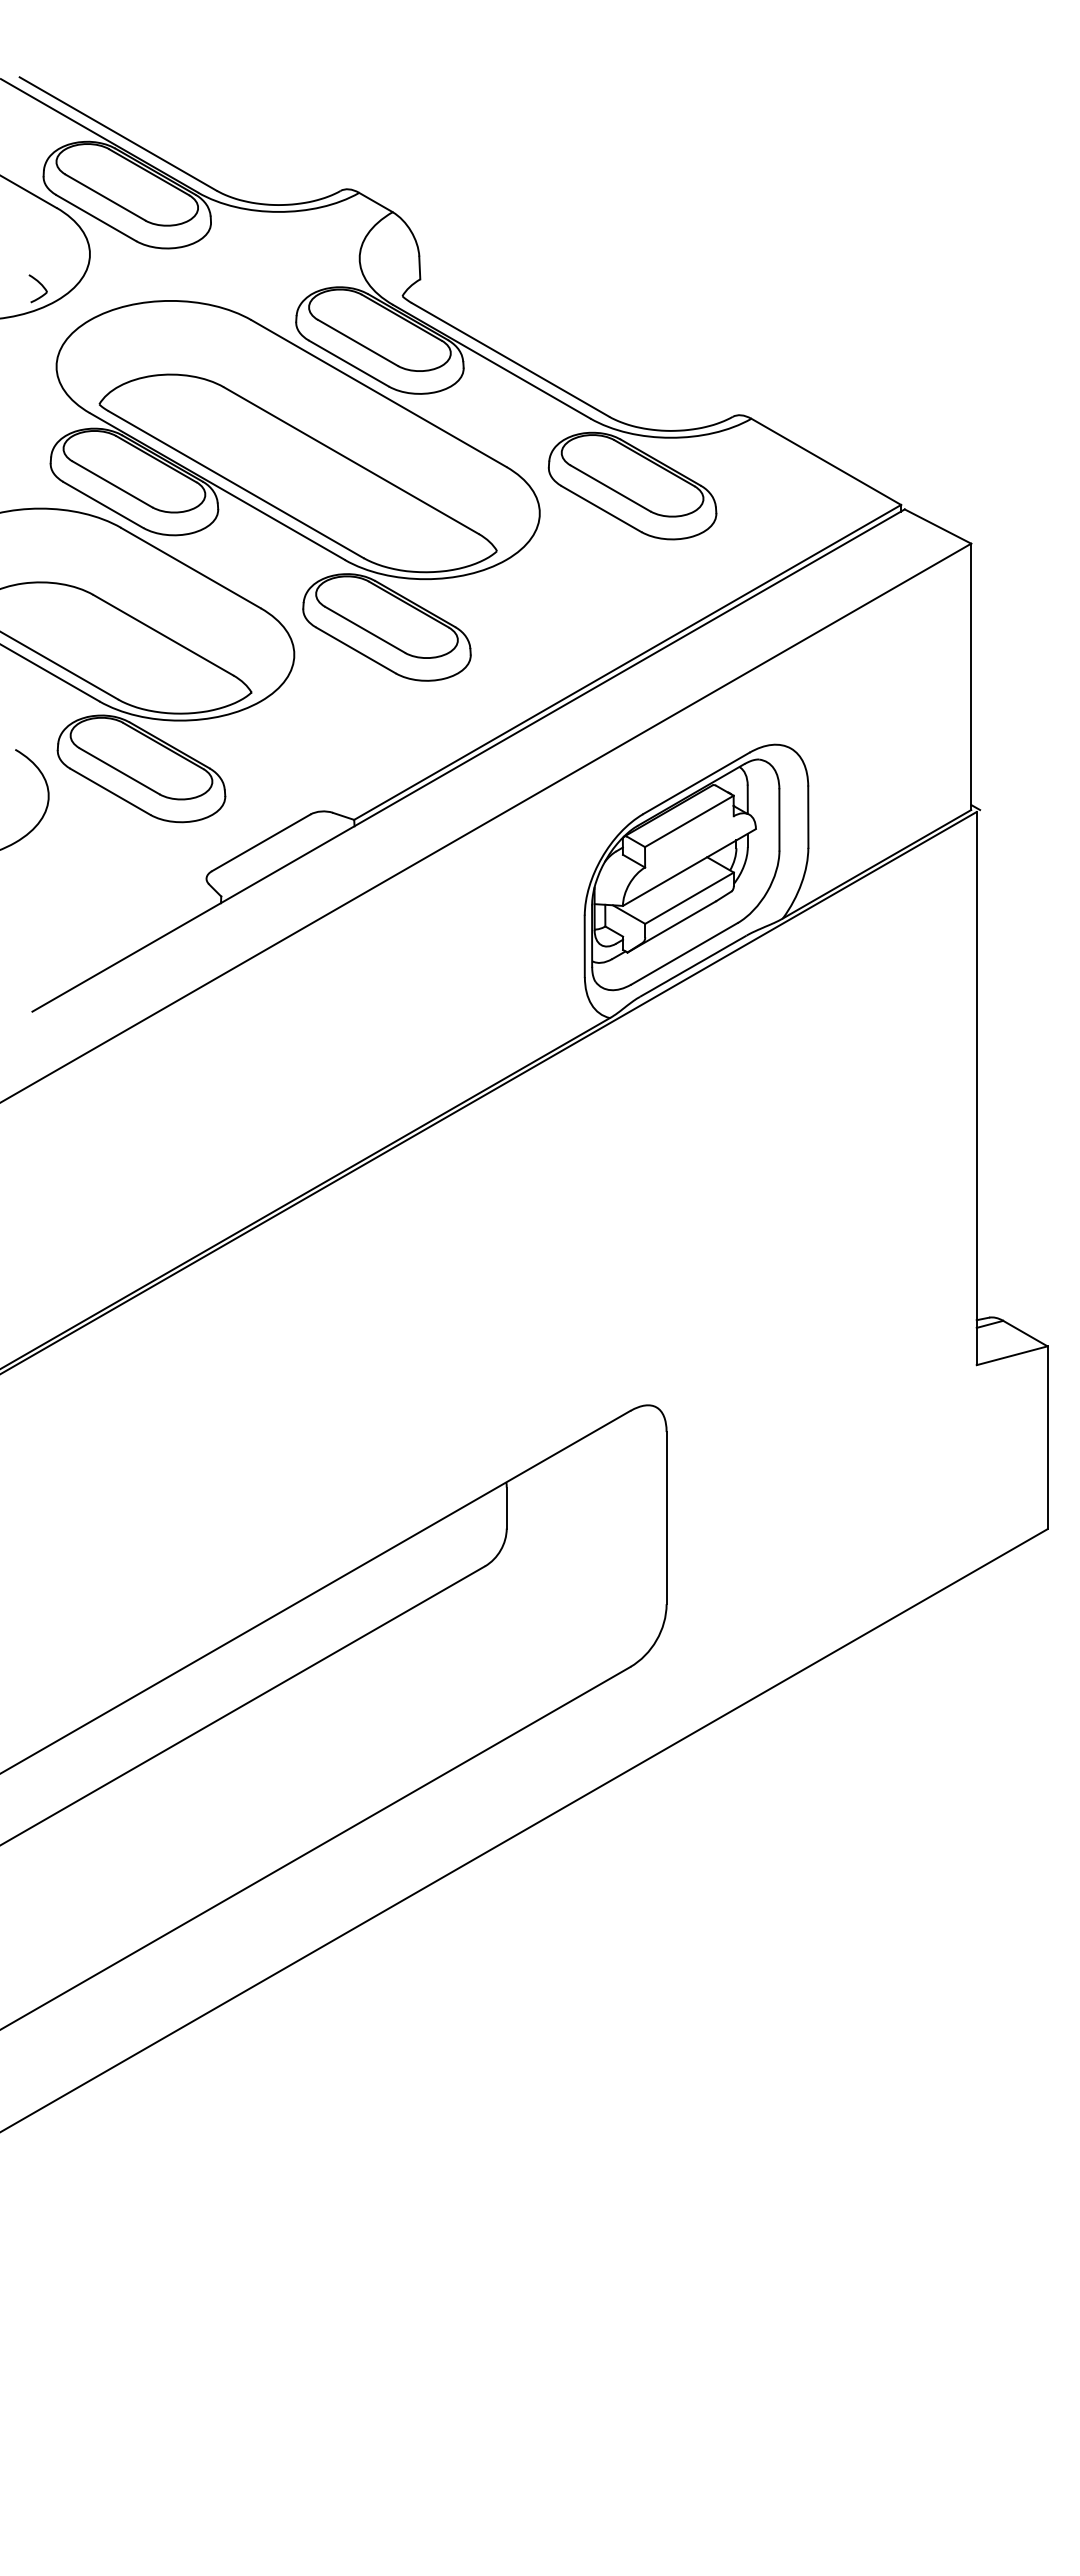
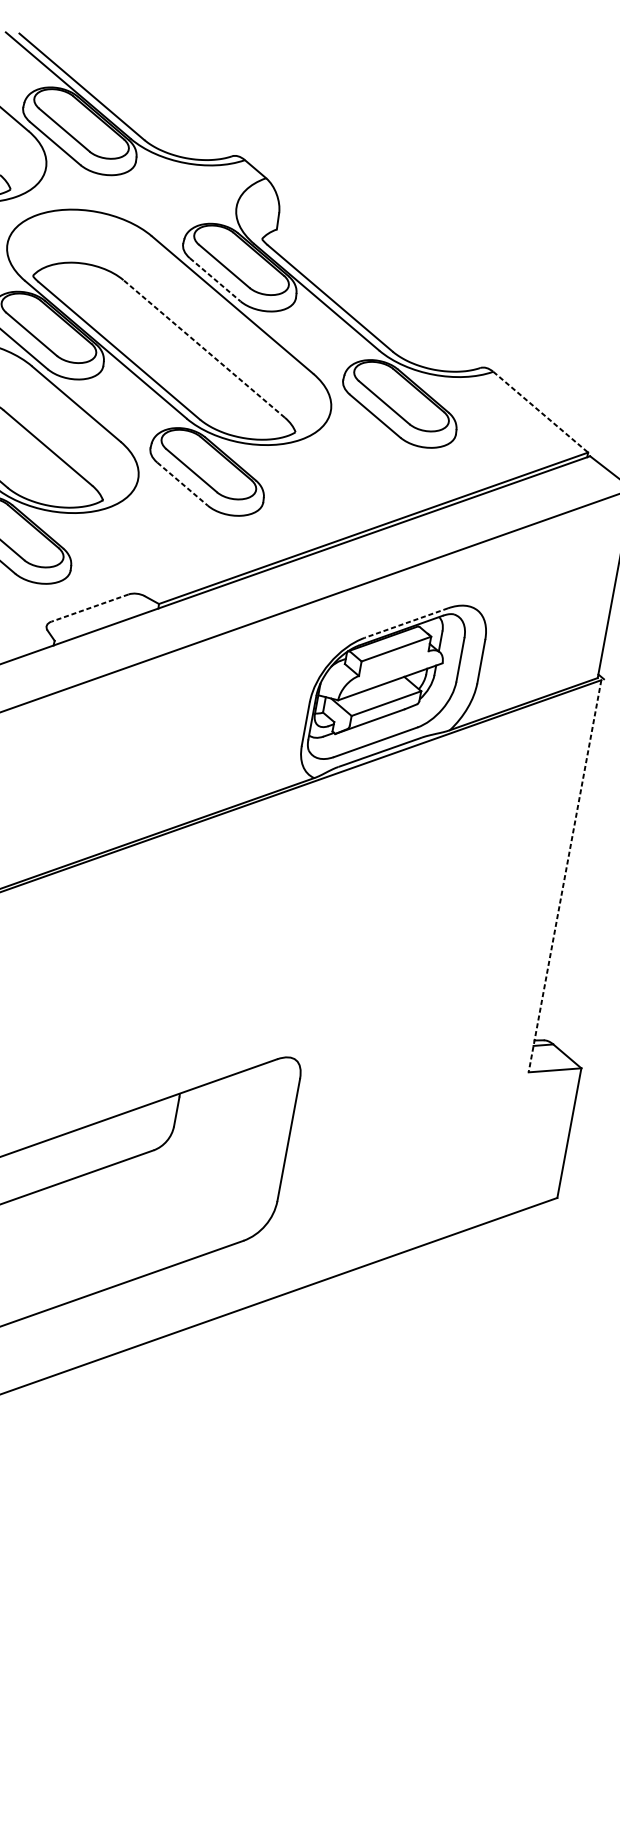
line: (349, 363) -> (215, 279), solid -> dashed
line: (350, 460) -> (203, 348), solid -> dashed
line: (826, 462) -> (540, 412), solid -> dashed
line: (356, 650) -> (182, 484), solid -> dashed
line: (695, 783) -> (405, 623), solid -> dashed
line: (261, 842) -> (90, 607), solid -> dashed
line: (976, 1088) -> (564, 876), solid -> dashed

